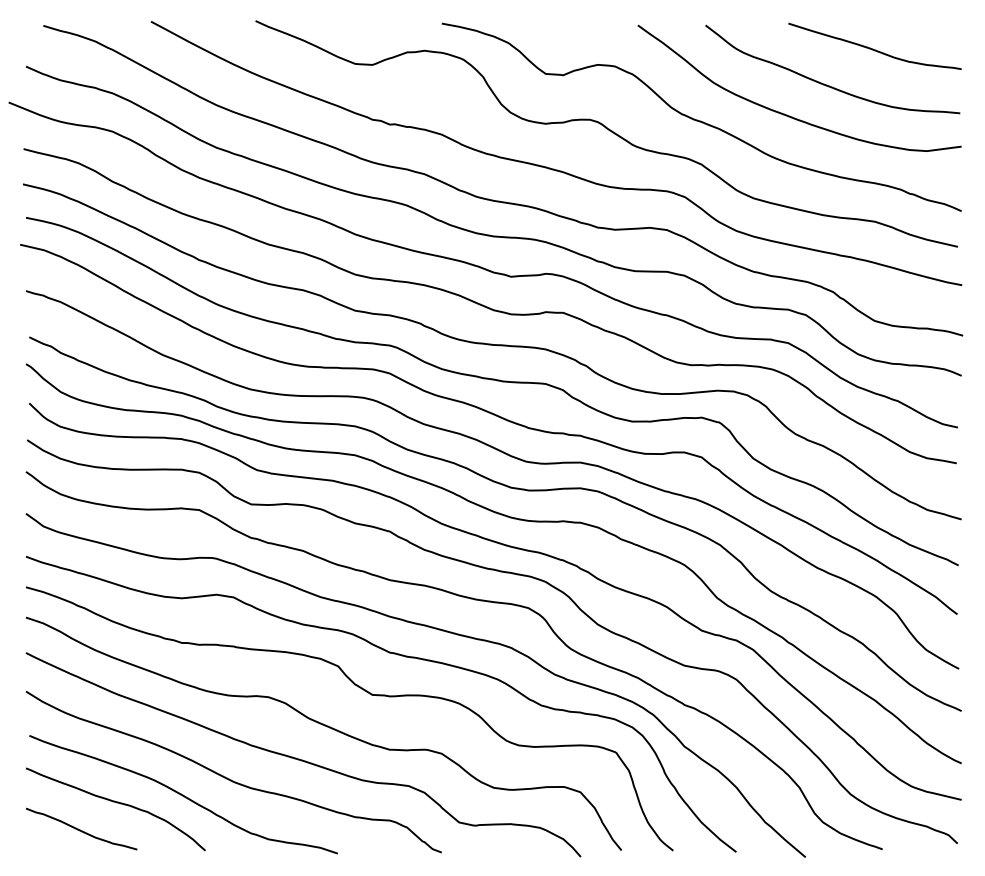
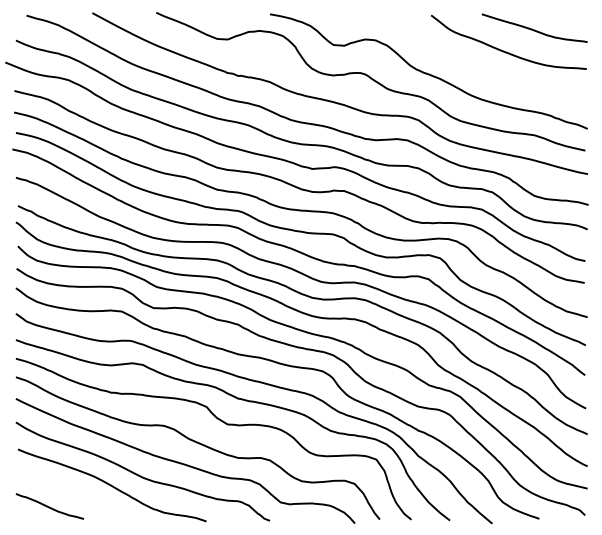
curve: (787, 113) -> (481, 69), removed
curve: (118, 804) -> (72, 491), removed

